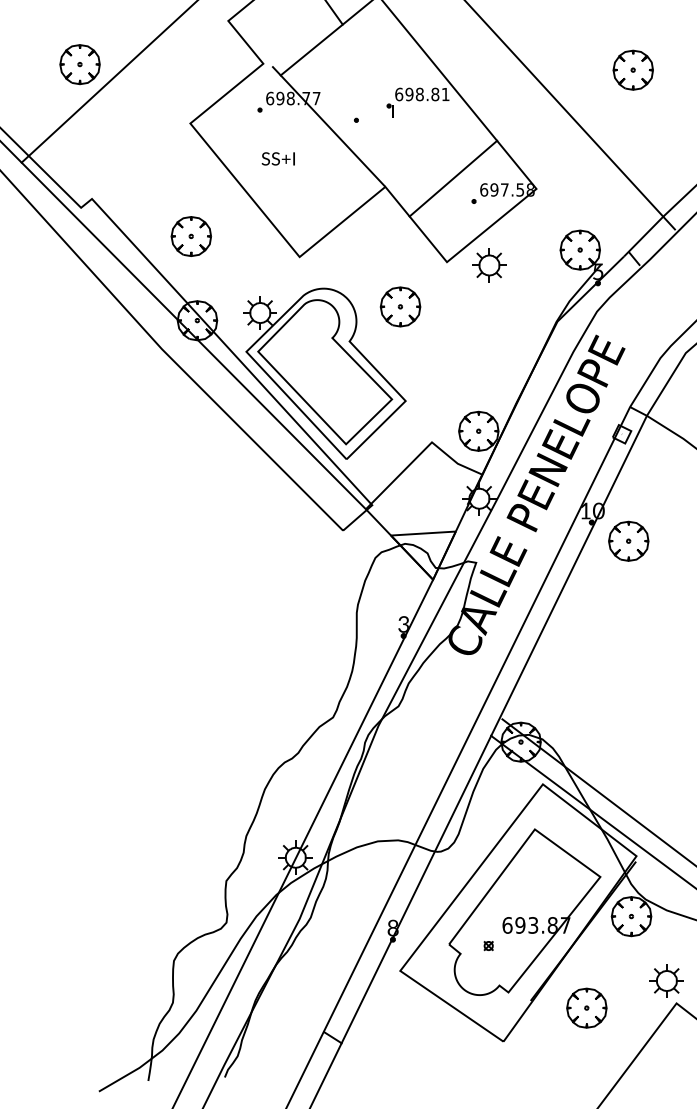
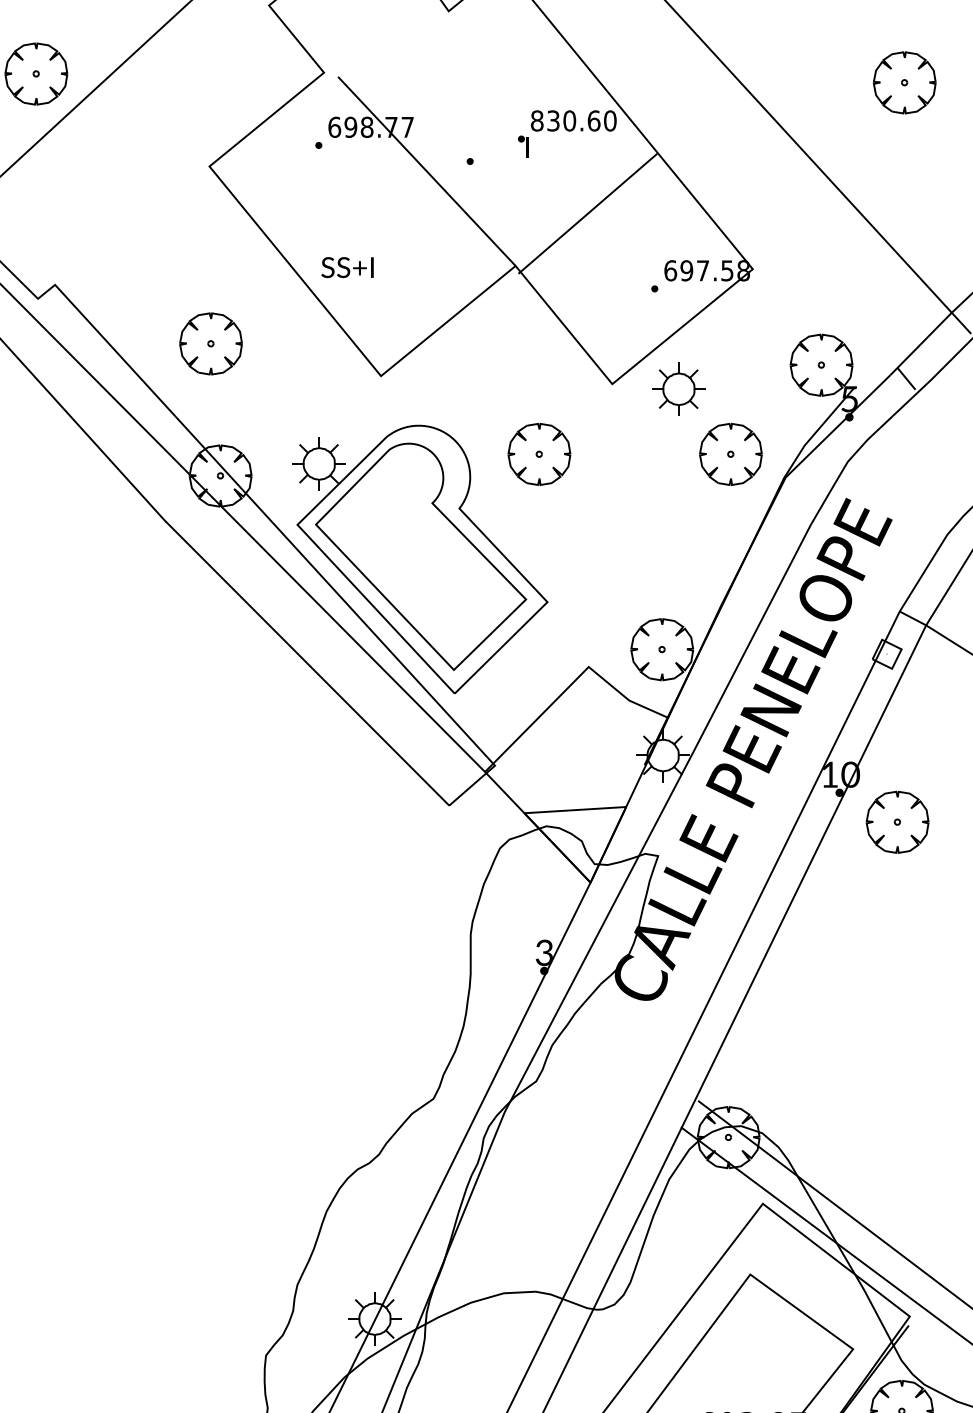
line: (311, 49) -> (399, 50), removed
text: (422, 94) -> (573, 120), 698.81 -> 830.60
text: (277, 158) -> (346, 266), moved
line: (453, 178) -> (587, 213), moved
part: (522, 306) -> (730, 453), added

